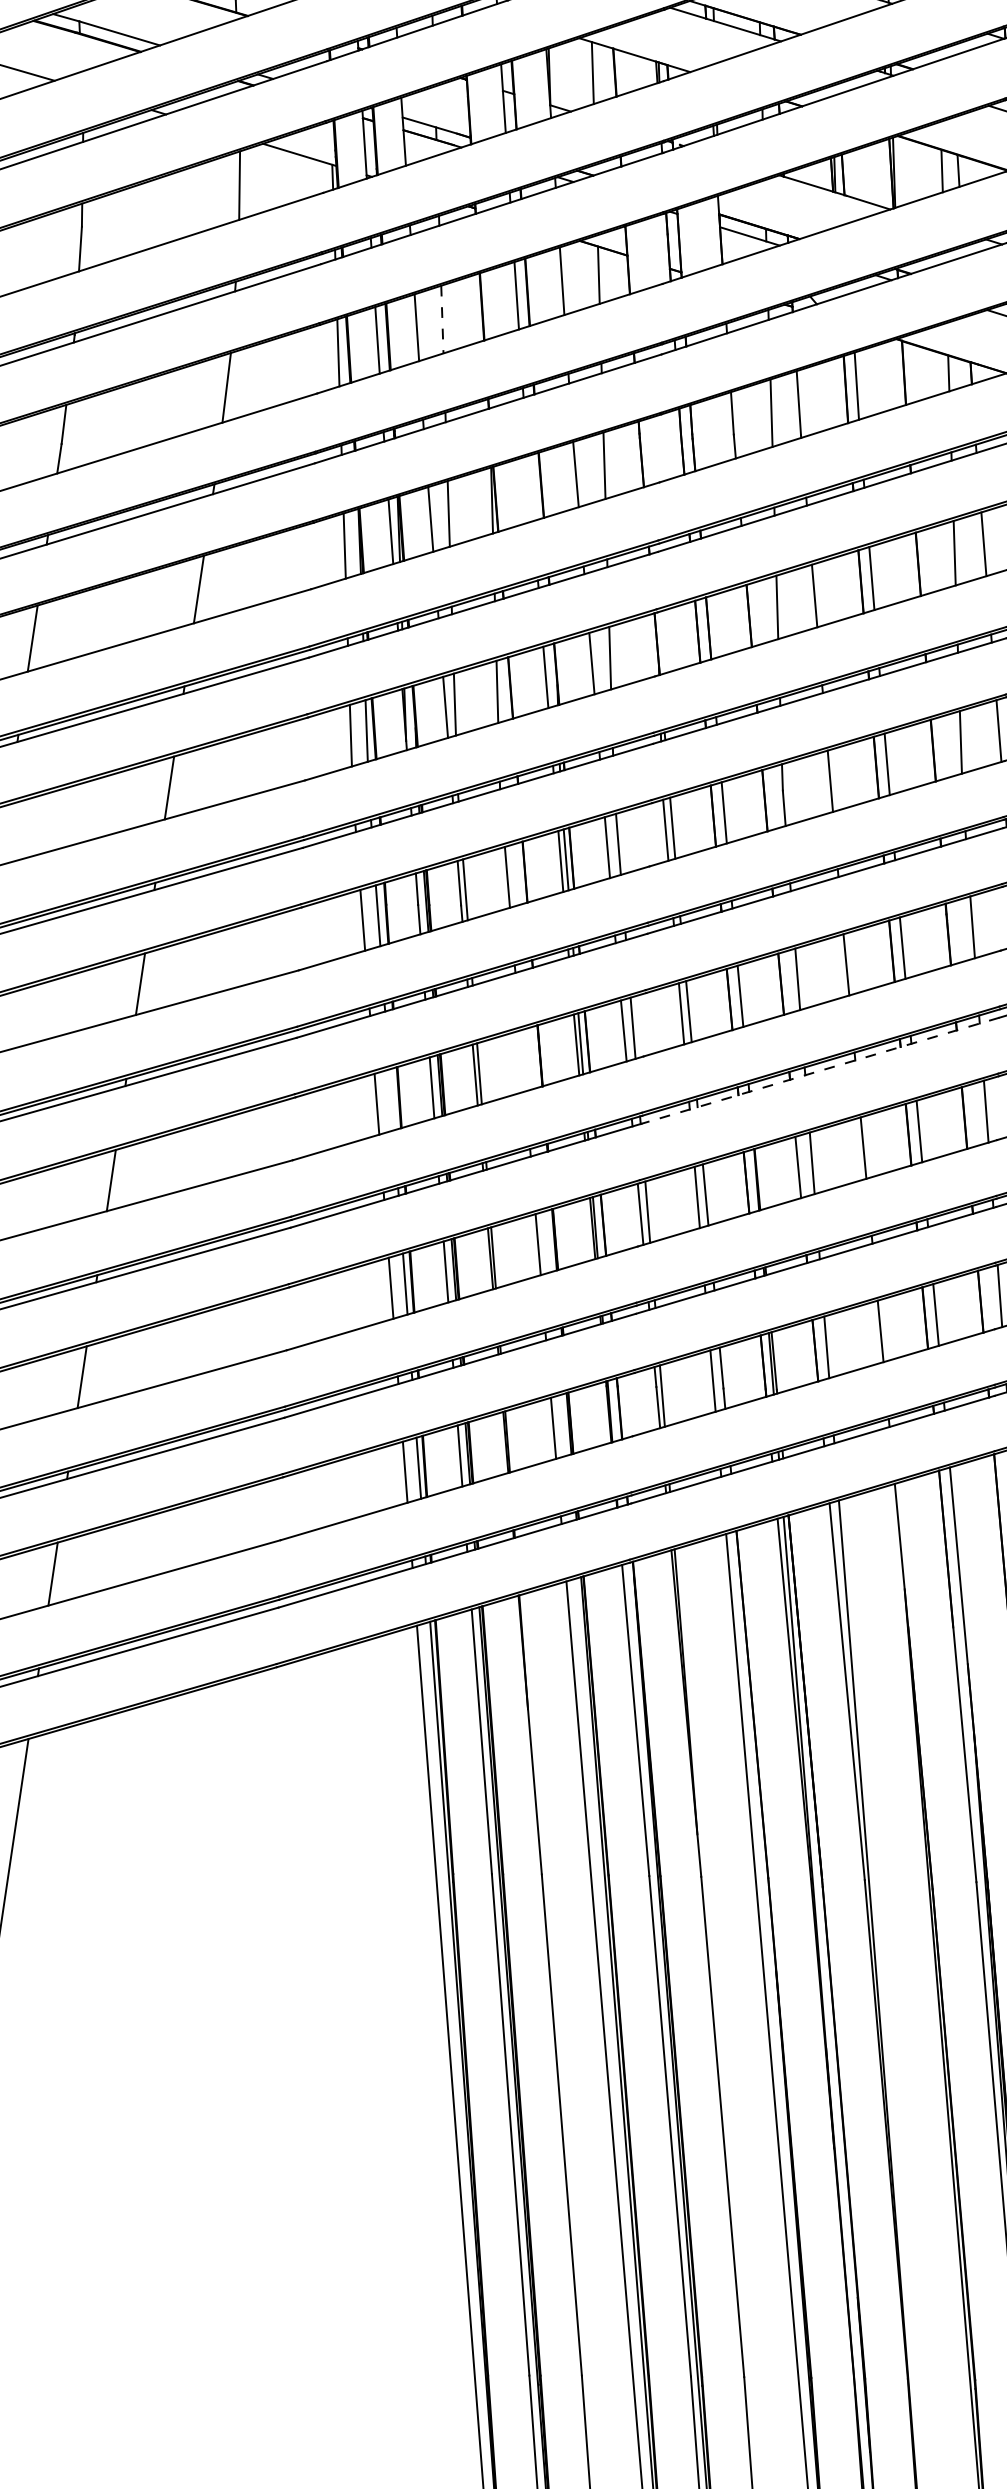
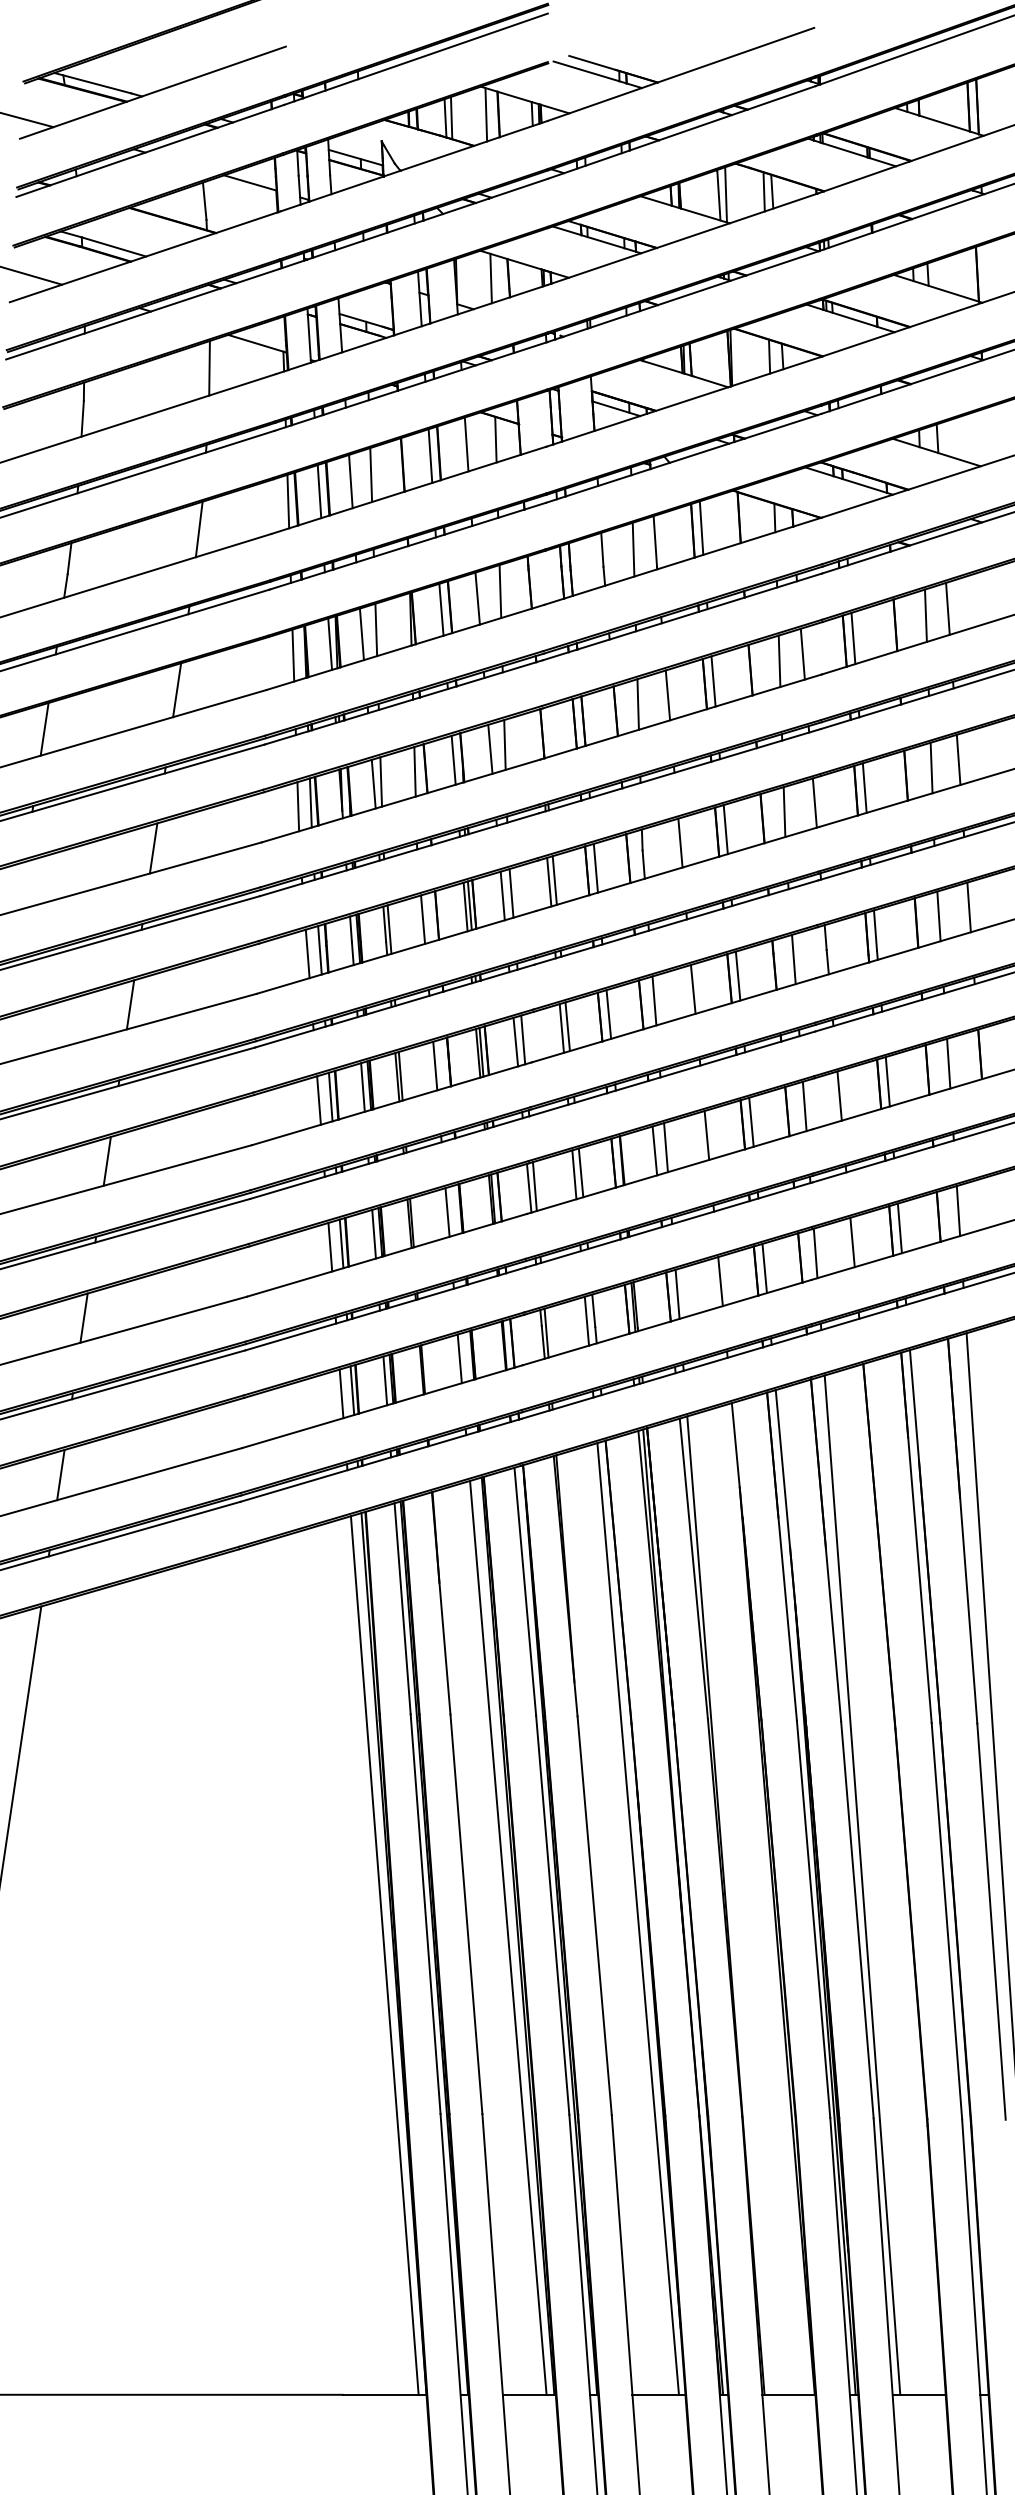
line: (442, 320) -> (371, 475), dashed -> solid
line: (530, 488) -> (441, 609), added
line: (523, 1060) -> (435, 1065), added
line: (820, 1070) -> (672, 1073), dashed -> solid
line: (391, 1099) -> (330, 1096), added

